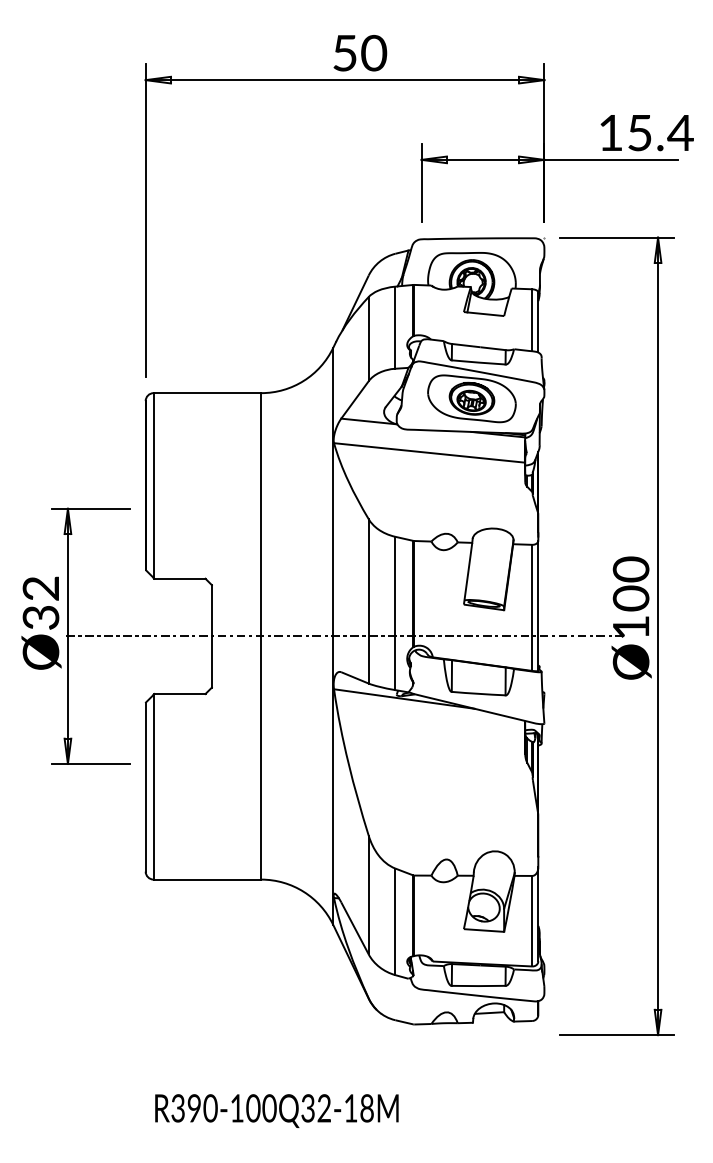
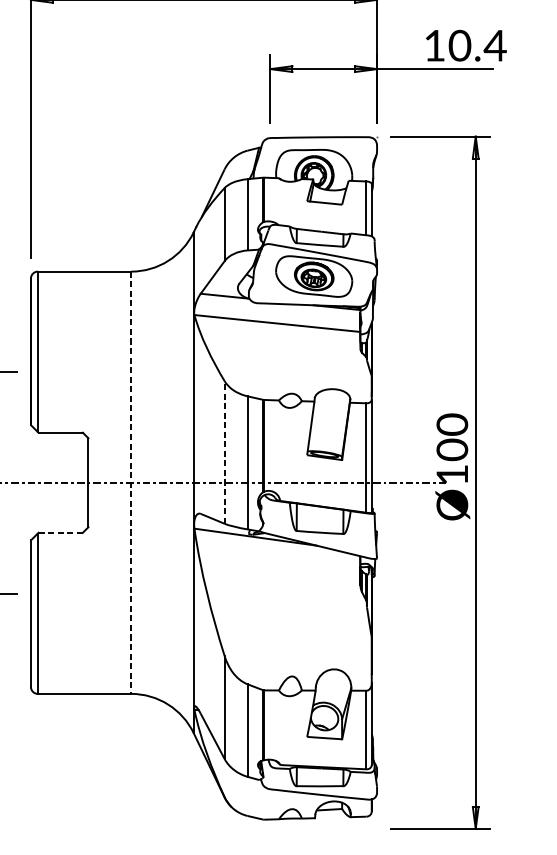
text: (639, 132) -> (459, 45), 15.4 -> 10.4
line: (368, 600) -> (224, 451), solid -> dashed
line: (261, 636) -> (131, 482), solid -> dashed
line: (179, 694) -> (60, 533), solid -> dashed

